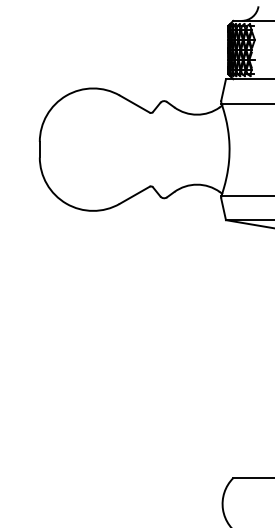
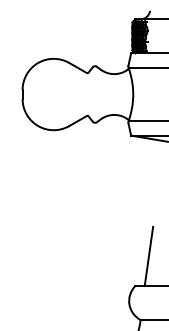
line: (255, 427) -> (148, 256), added

